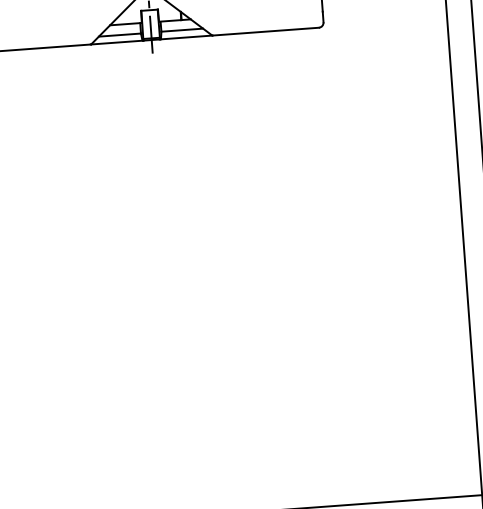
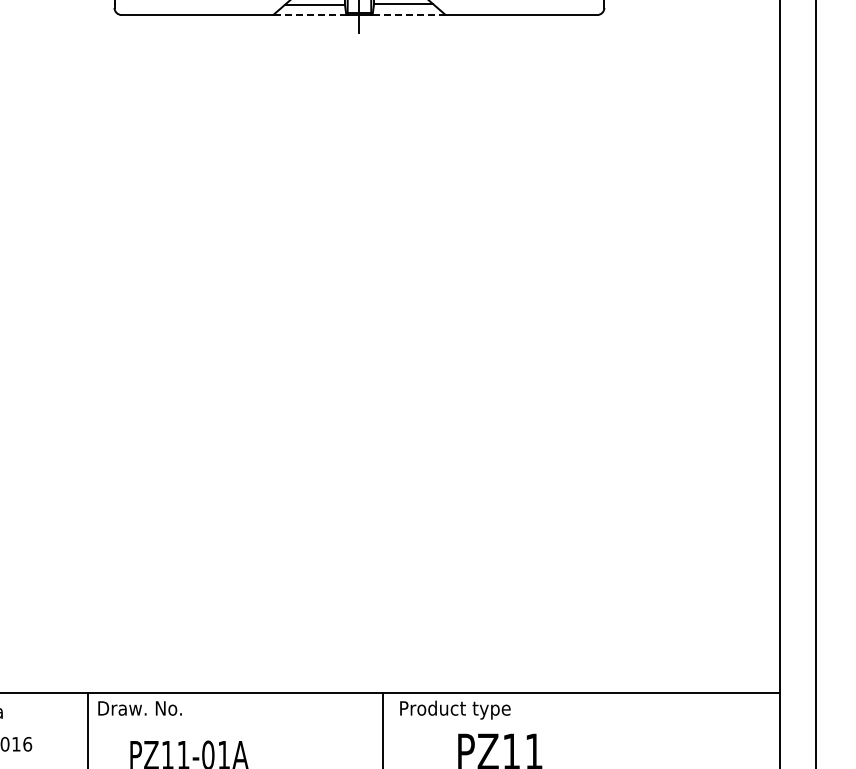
line: (186, 37) -> (408, 15), solid -> dashed
line: (116, 42) -> (309, 15), solid -> dashed

